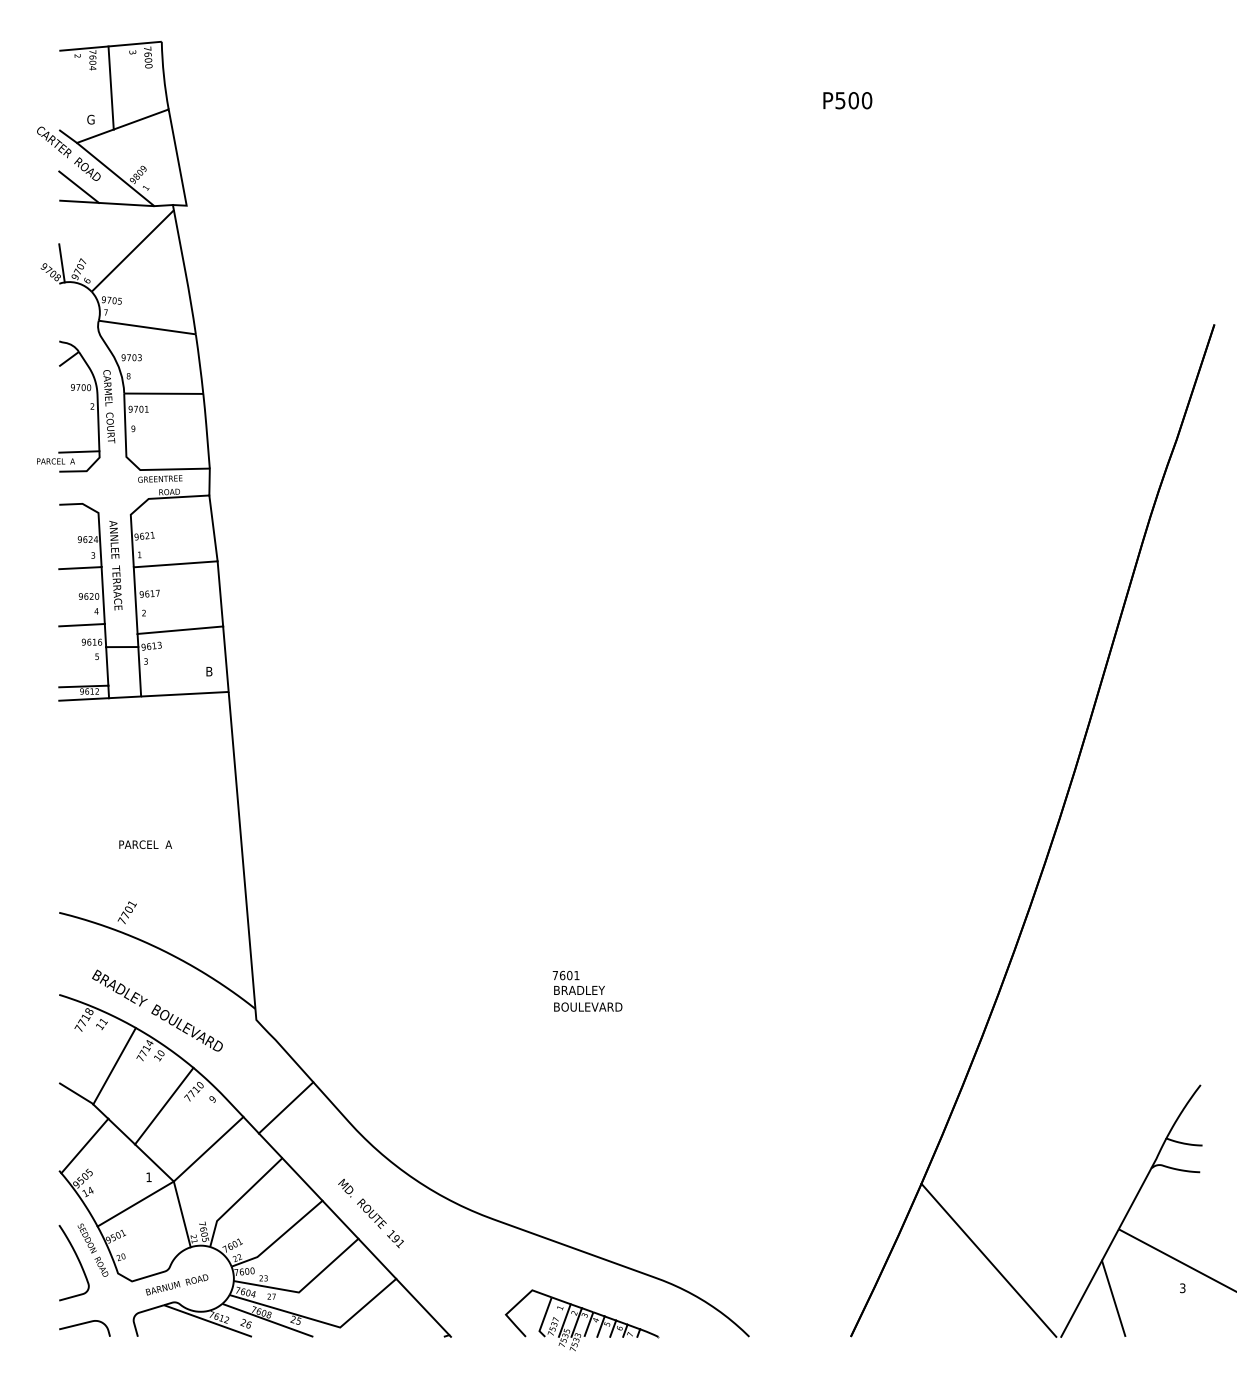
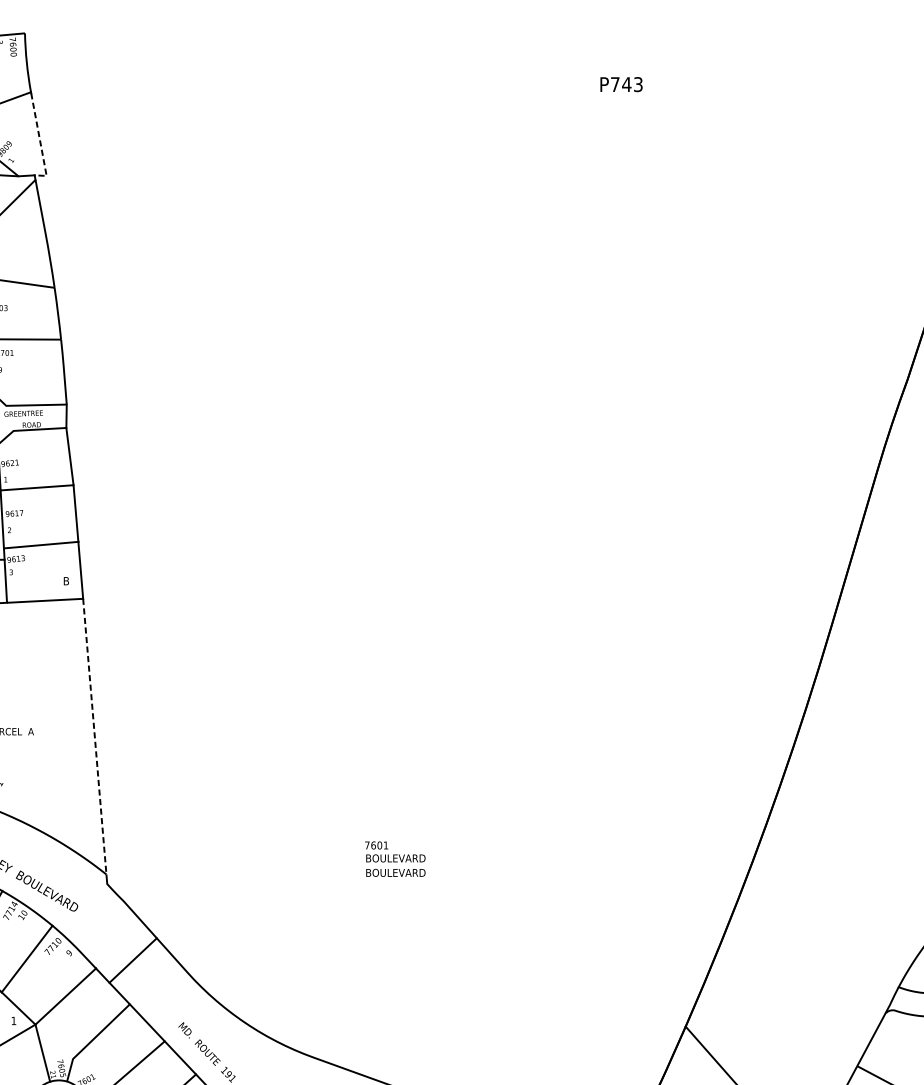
text: (853, 100) -> (626, 84), P500 -> P743
line: (179, 165) -> (40, 140), solid -> dashed
line: (242, 849) -> (95, 735), solid -> dashed
text: (591, 990) -> (398, 858), BRADLEY -> BOULEVARD

